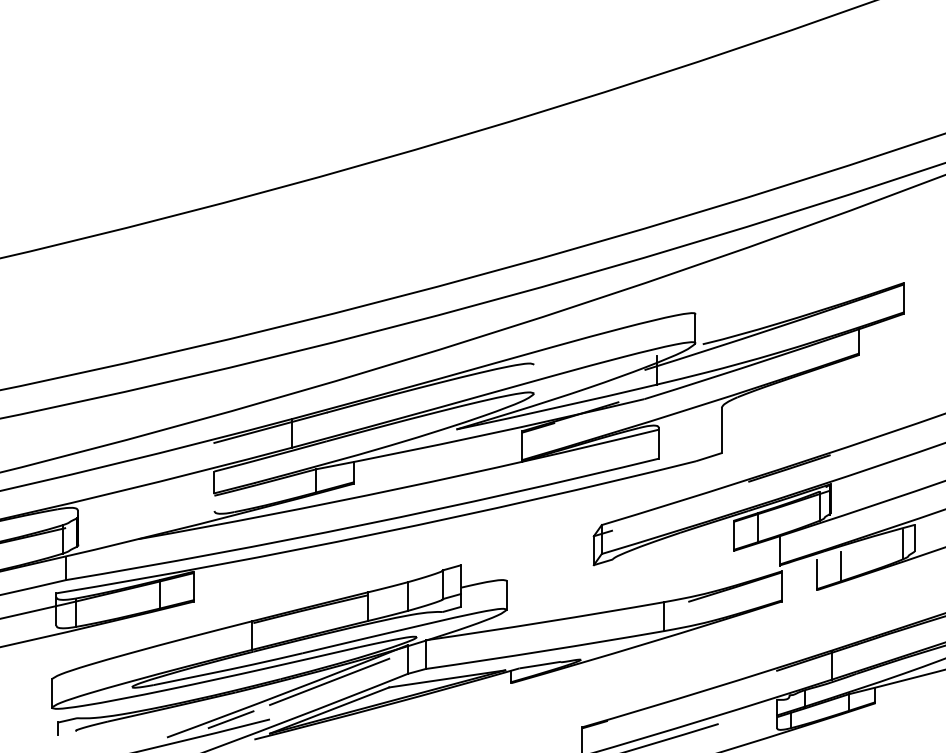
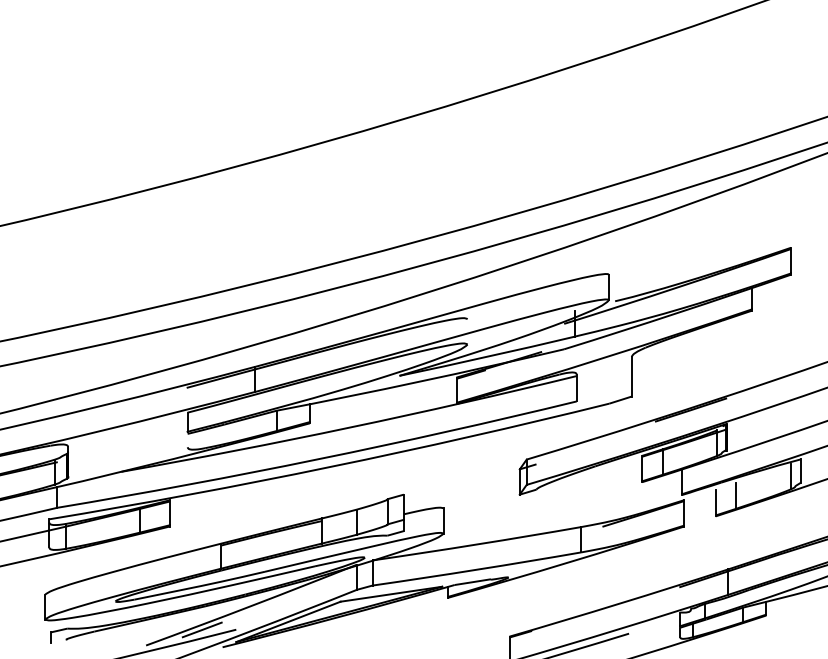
line: (329, 681) -> (288, 596), removed

